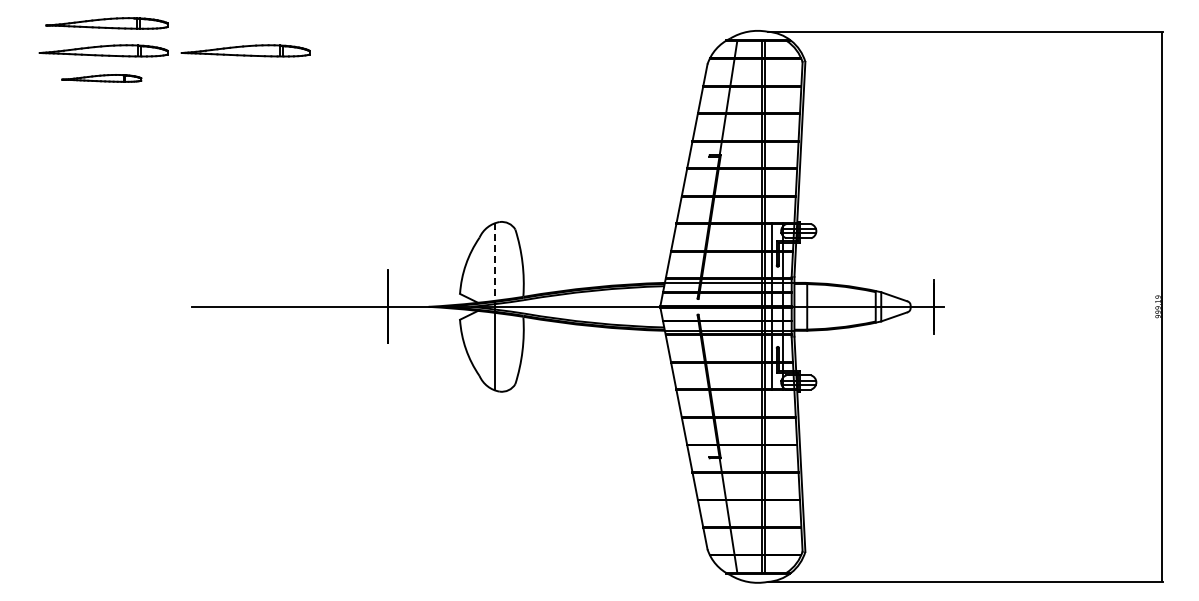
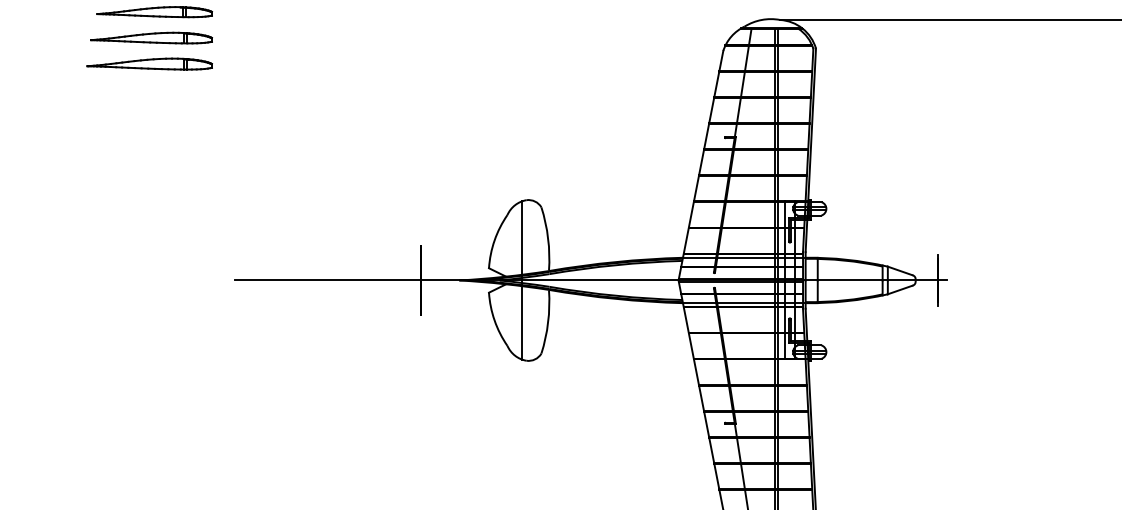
part: (245, 50) -> (285, 37), removed
part: (101, 78) -> (149, 64), size x1.67
line: (495, 265) -> (522, 241), dashed -> solid

